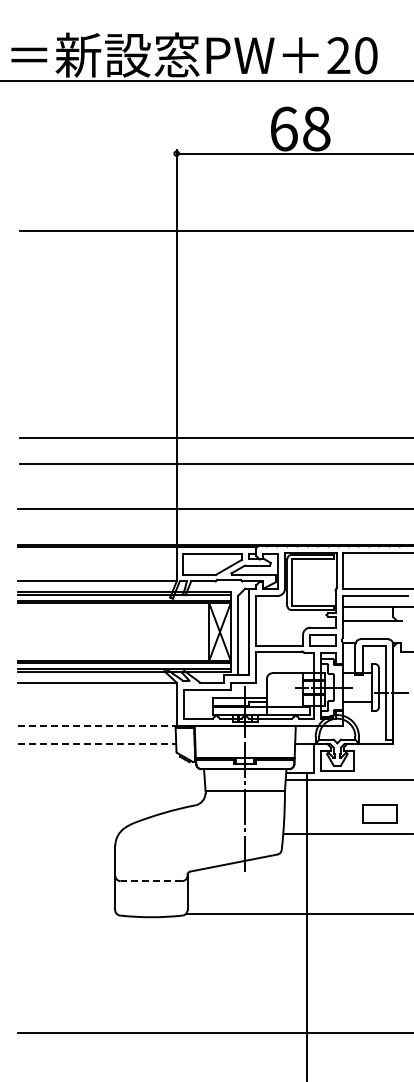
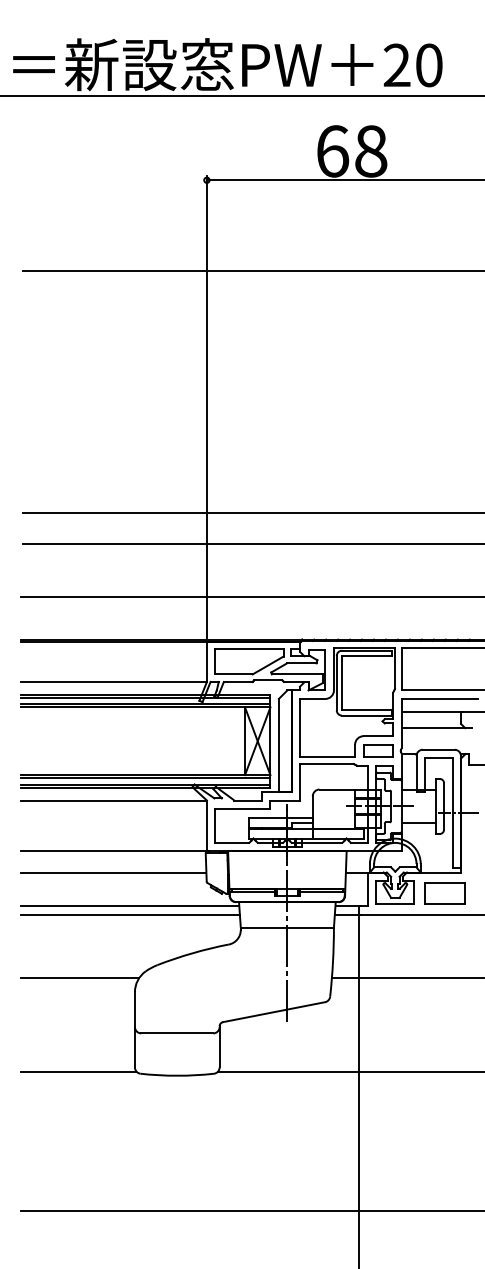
line: (98, 725) -> (115, 850), dashed -> solid
line: (97, 743) -> (114, 871), dashed -> solid
line: (110, 772) -> (129, 905), added
line: (110, 780) -> (129, 915), added
part: (379, 813) -> (444, 893), moved
line: (67, 834) -> (78, 978), added
line: (151, 881) -> (177, 1033), dashed -> solid
line: (66, 913) -> (77, 1071), added

